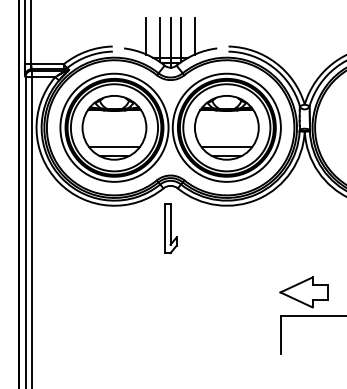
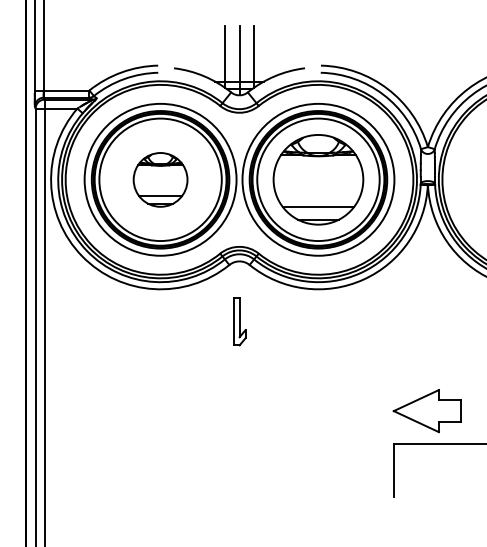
line: (146, 36) -> (205, 51), removed
line: (194, 36) -> (273, 51), removed
part: (114, 127) -> (160, 179), size x0.6
part: (170, 228) -> (239, 321), size x0.7

